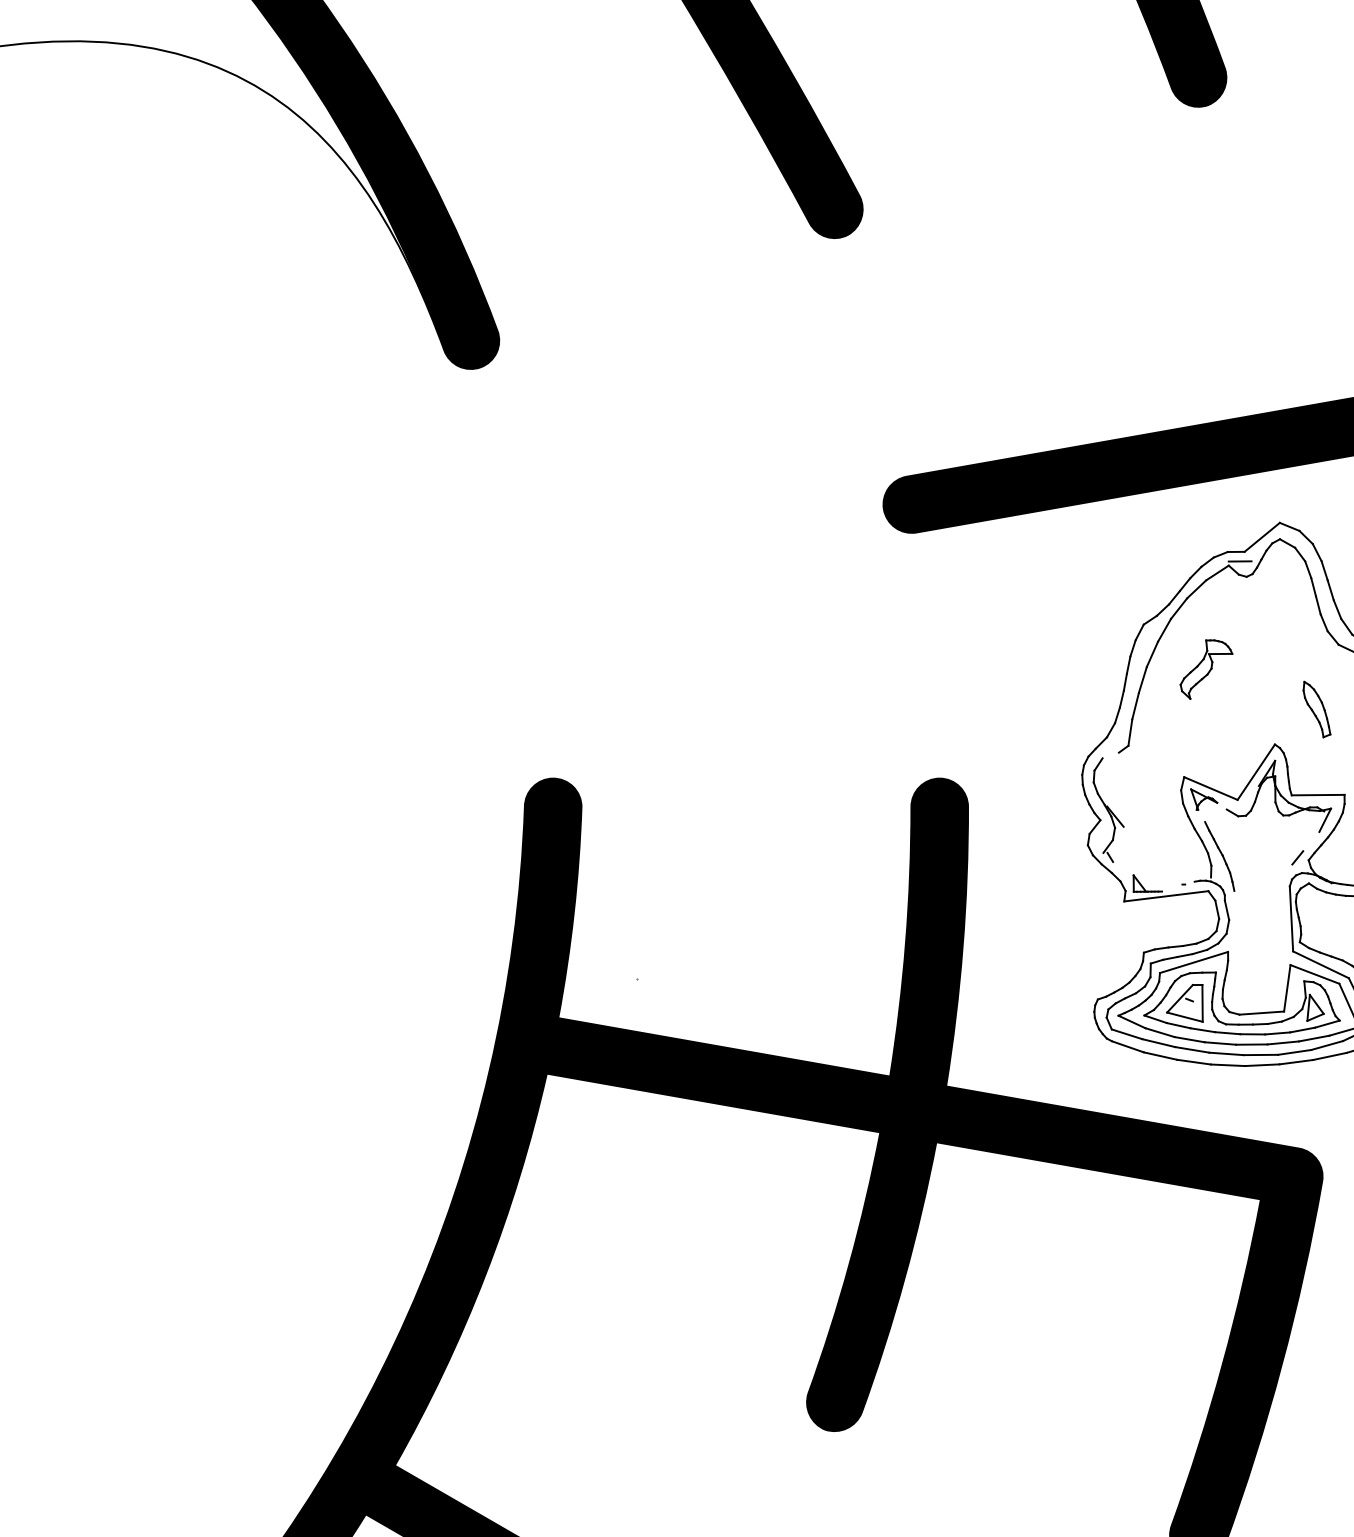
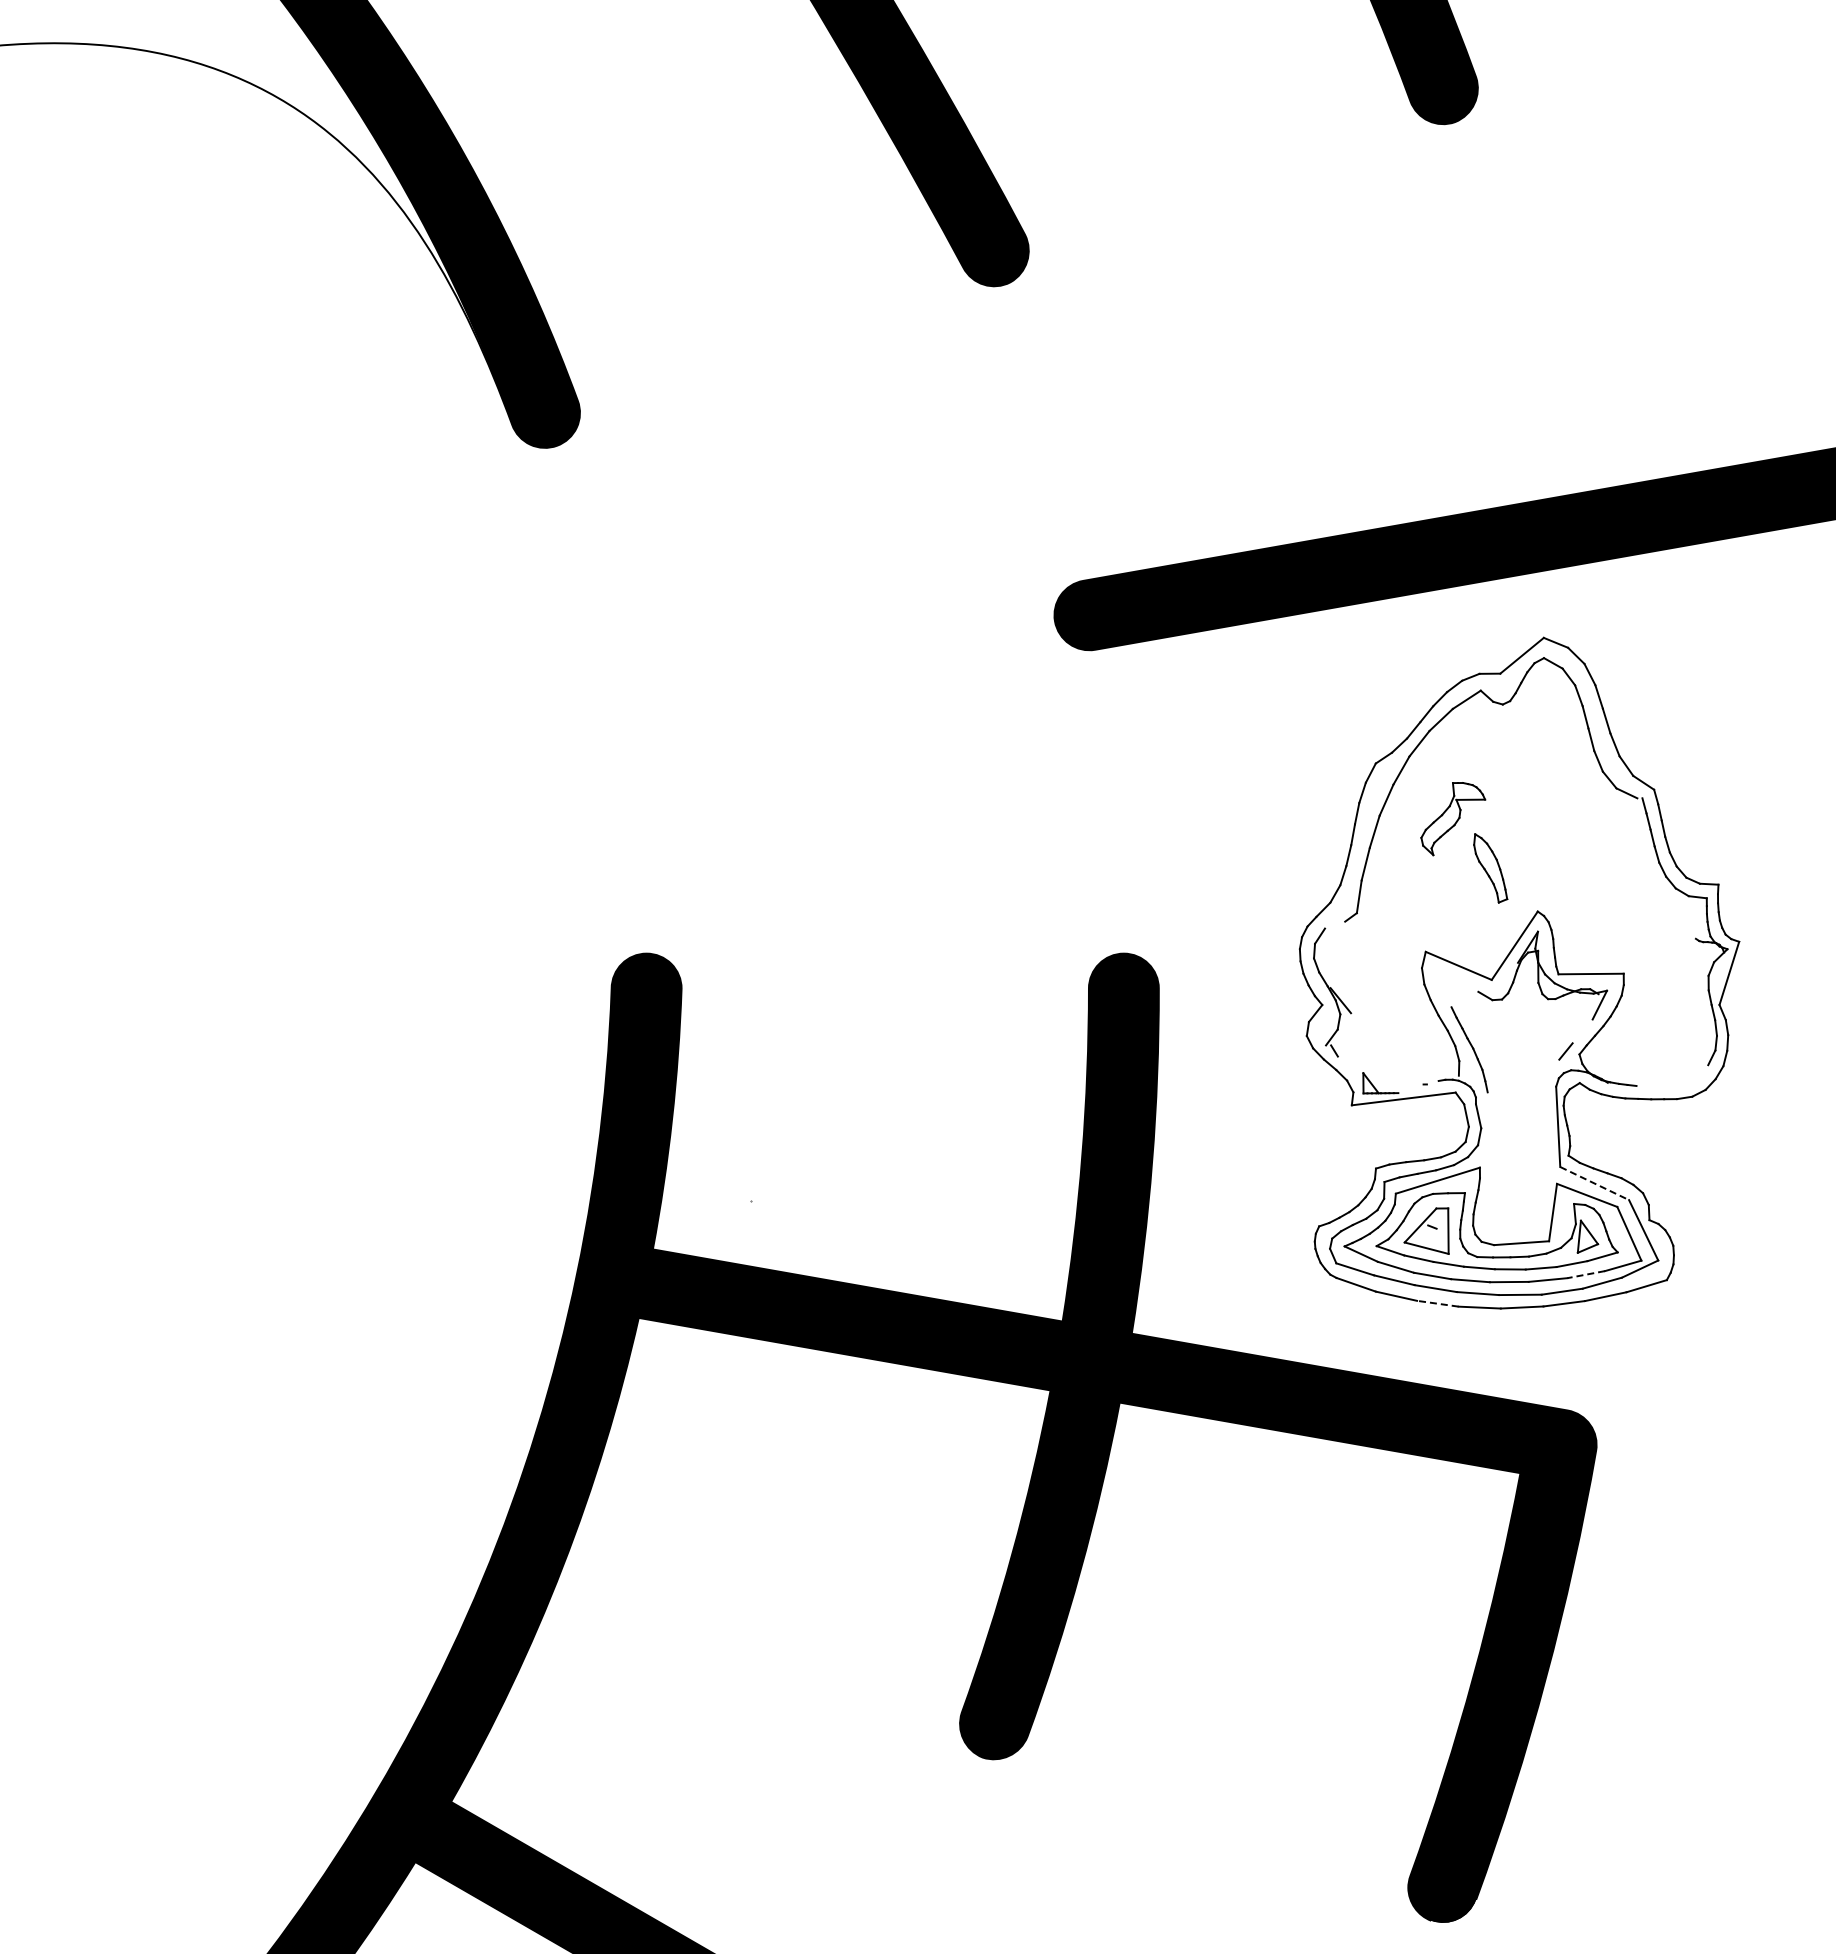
line: (1239, 561) -> (1494, 685), removed
part: (1316, 709) -> (1490, 868), moved
part: (1204, 799) -> (1450, 979), removed
line: (1321, 964) -> (1595, 1183), solid -> dashed
line: (1313, 1038) -> (1585, 1274), solid -> dashed
line: (1193, 1061) -> (1437, 1303), solid -> dashed

